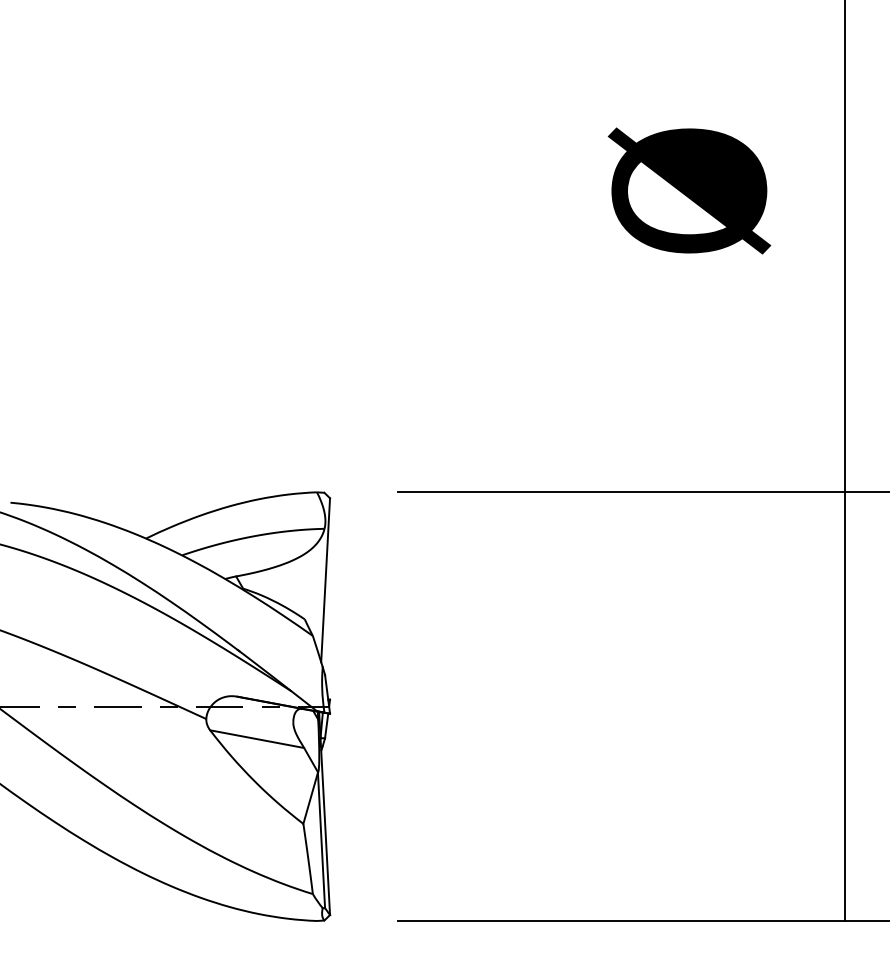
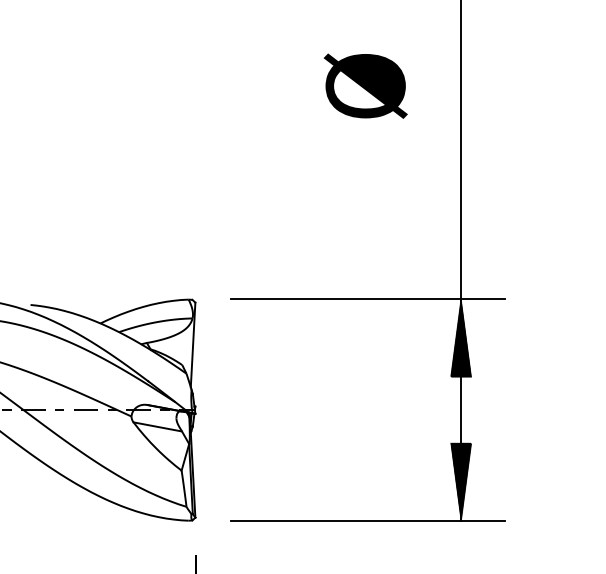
text: (688, 189) -> (365, 85), moved
hatch: (844, 565) -> (460, 337), added
hatch: (844, 844) -> (460, 481), added

